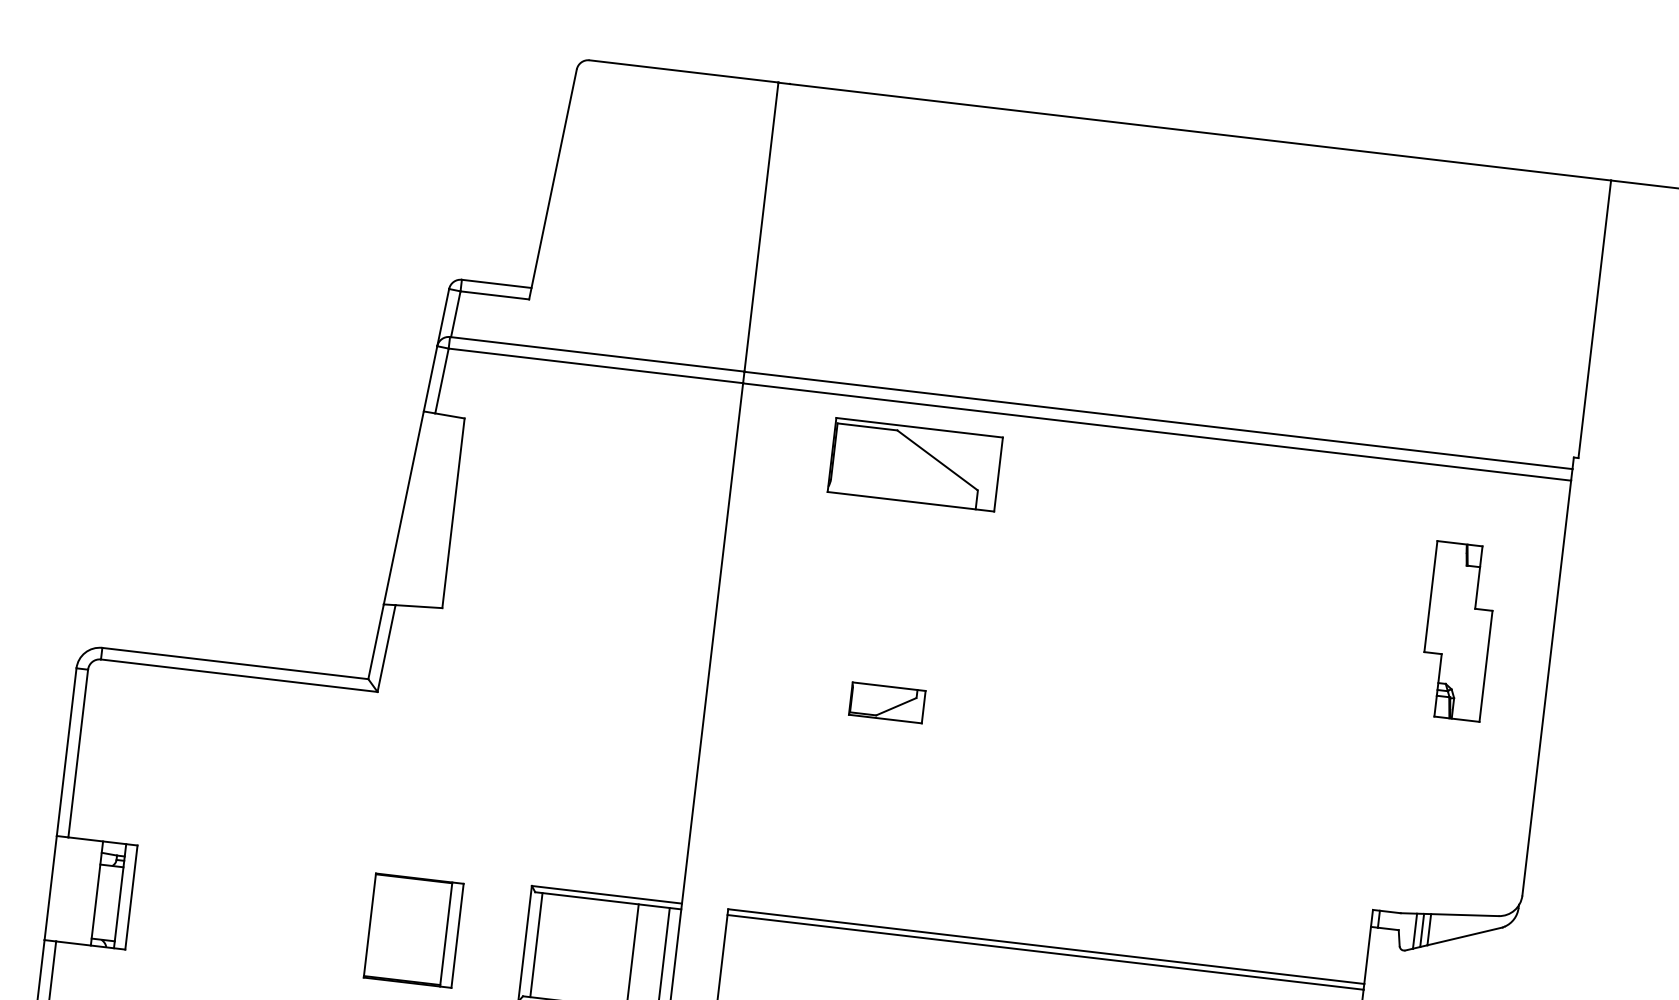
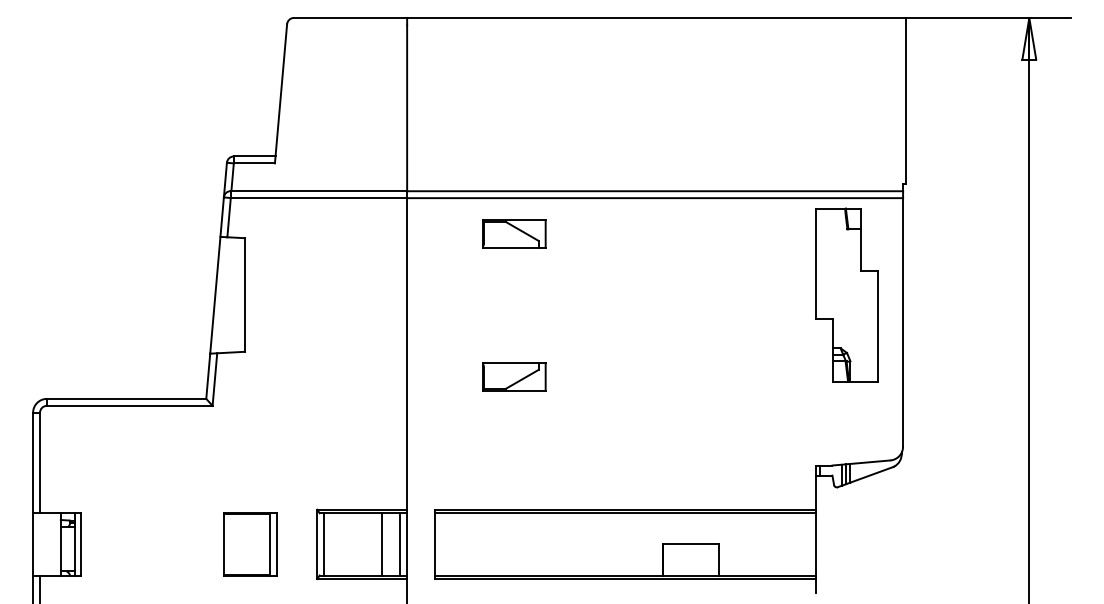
part: (915, 463) -> (514, 233), size x0.62
part: (1457, 630) -> (846, 294), size x1.67
part: (887, 702) -> (514, 376), size x1.43

